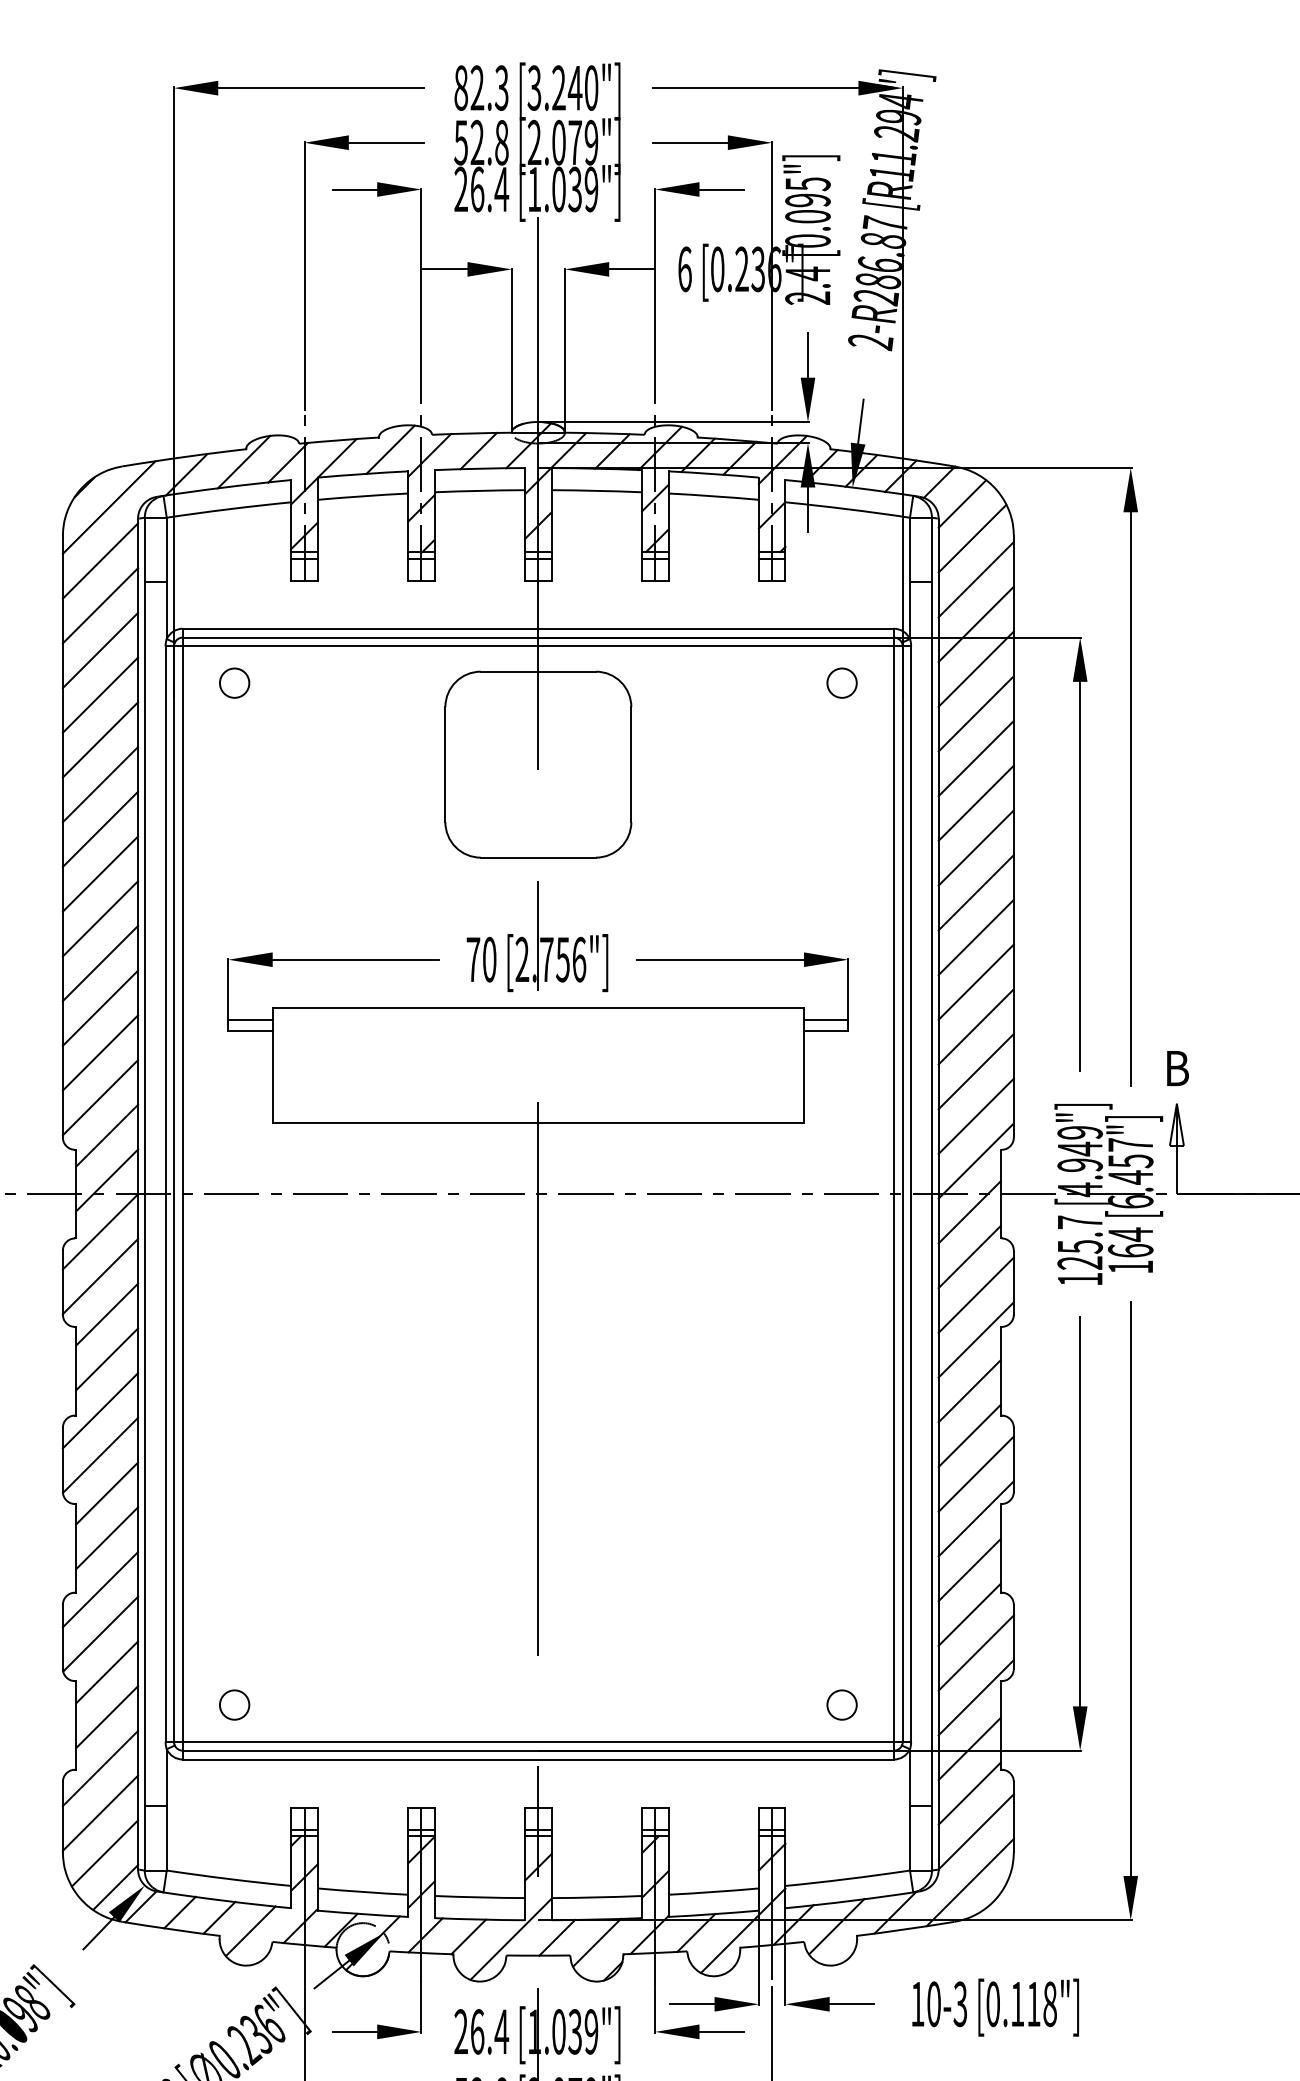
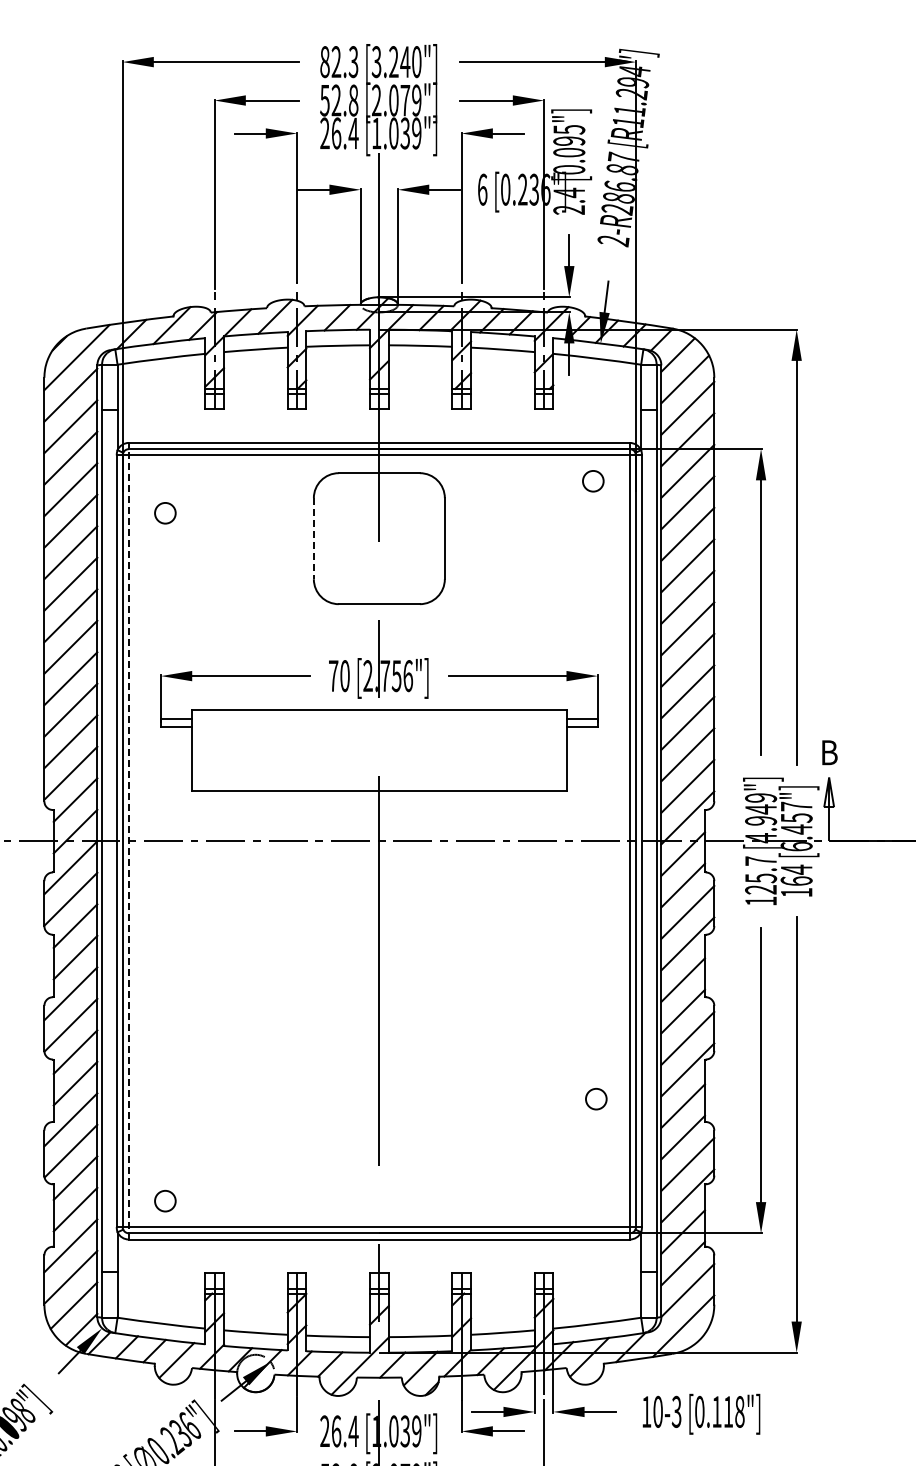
circle: (234, 683) -> (165, 513), moved
line: (444, 764) -> (313, 538), solid -> dashed
line: (182, 1193) -> (128, 840), solid -> dashed
circle: (842, 1705) -> (596, 1099), moved

